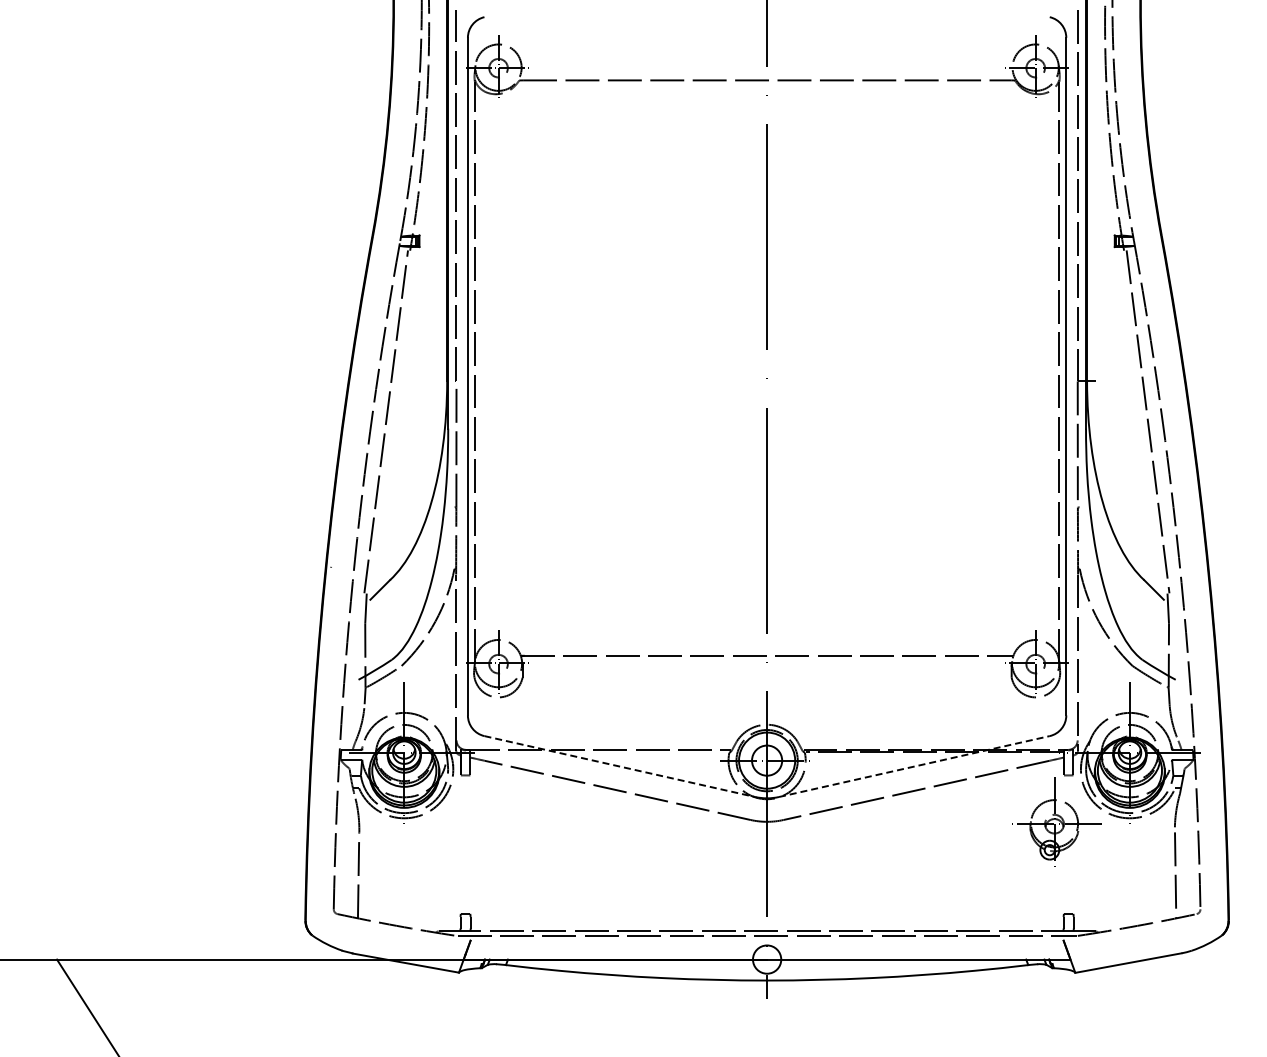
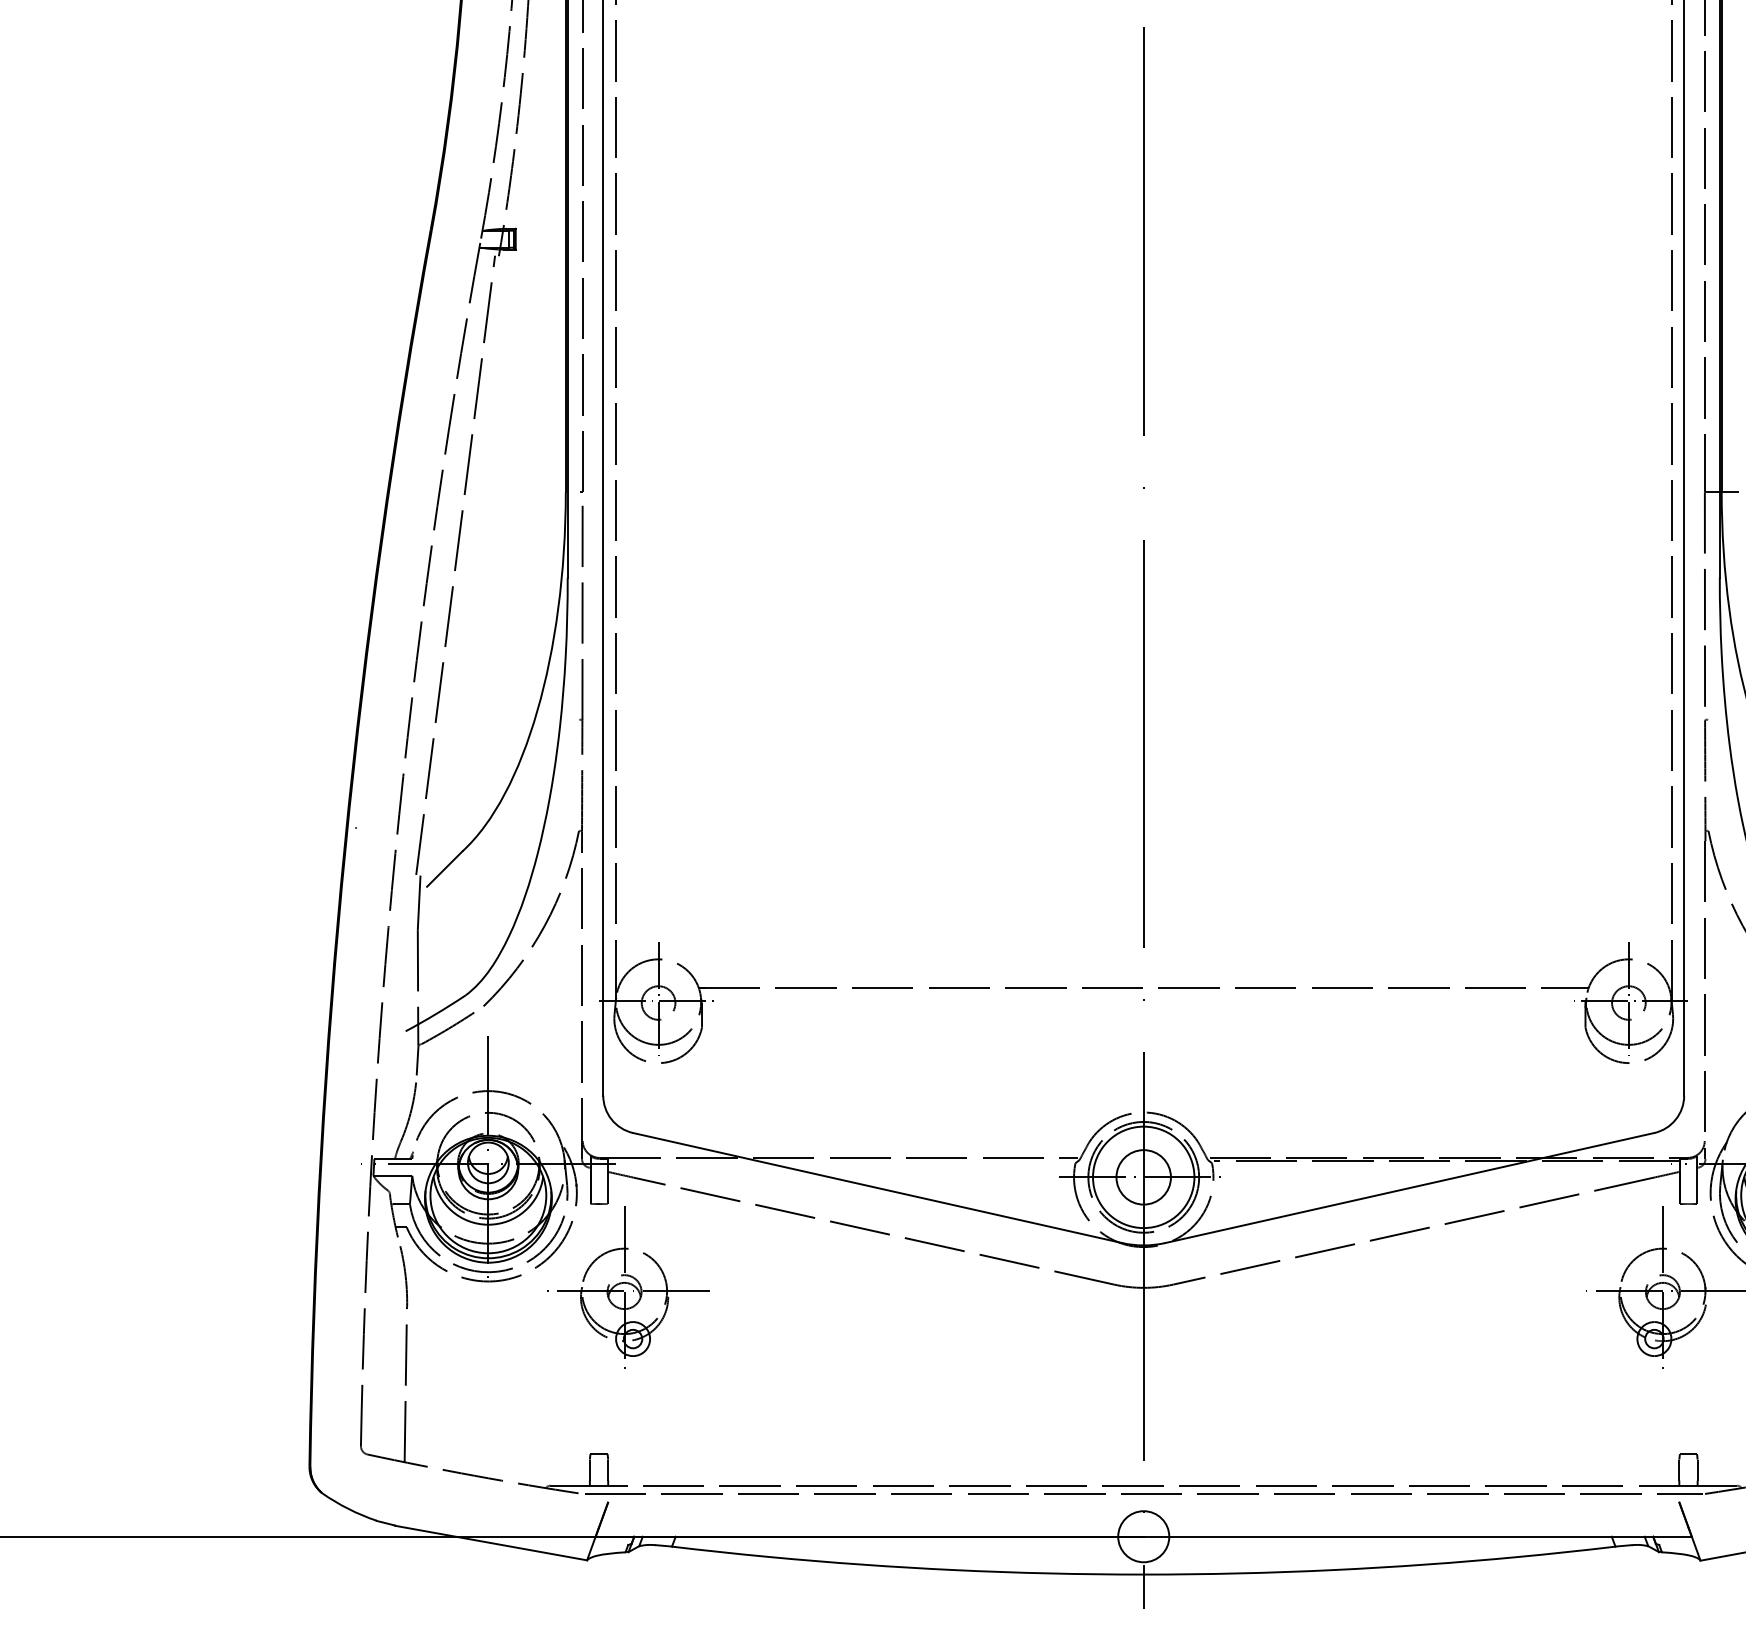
line: (619, 766) -> (877, 1187), dashed -> solid
line: (914, 766) -> (1409, 1187), dashed -> solid
part: (481, 821) -> (627, 1287), added

